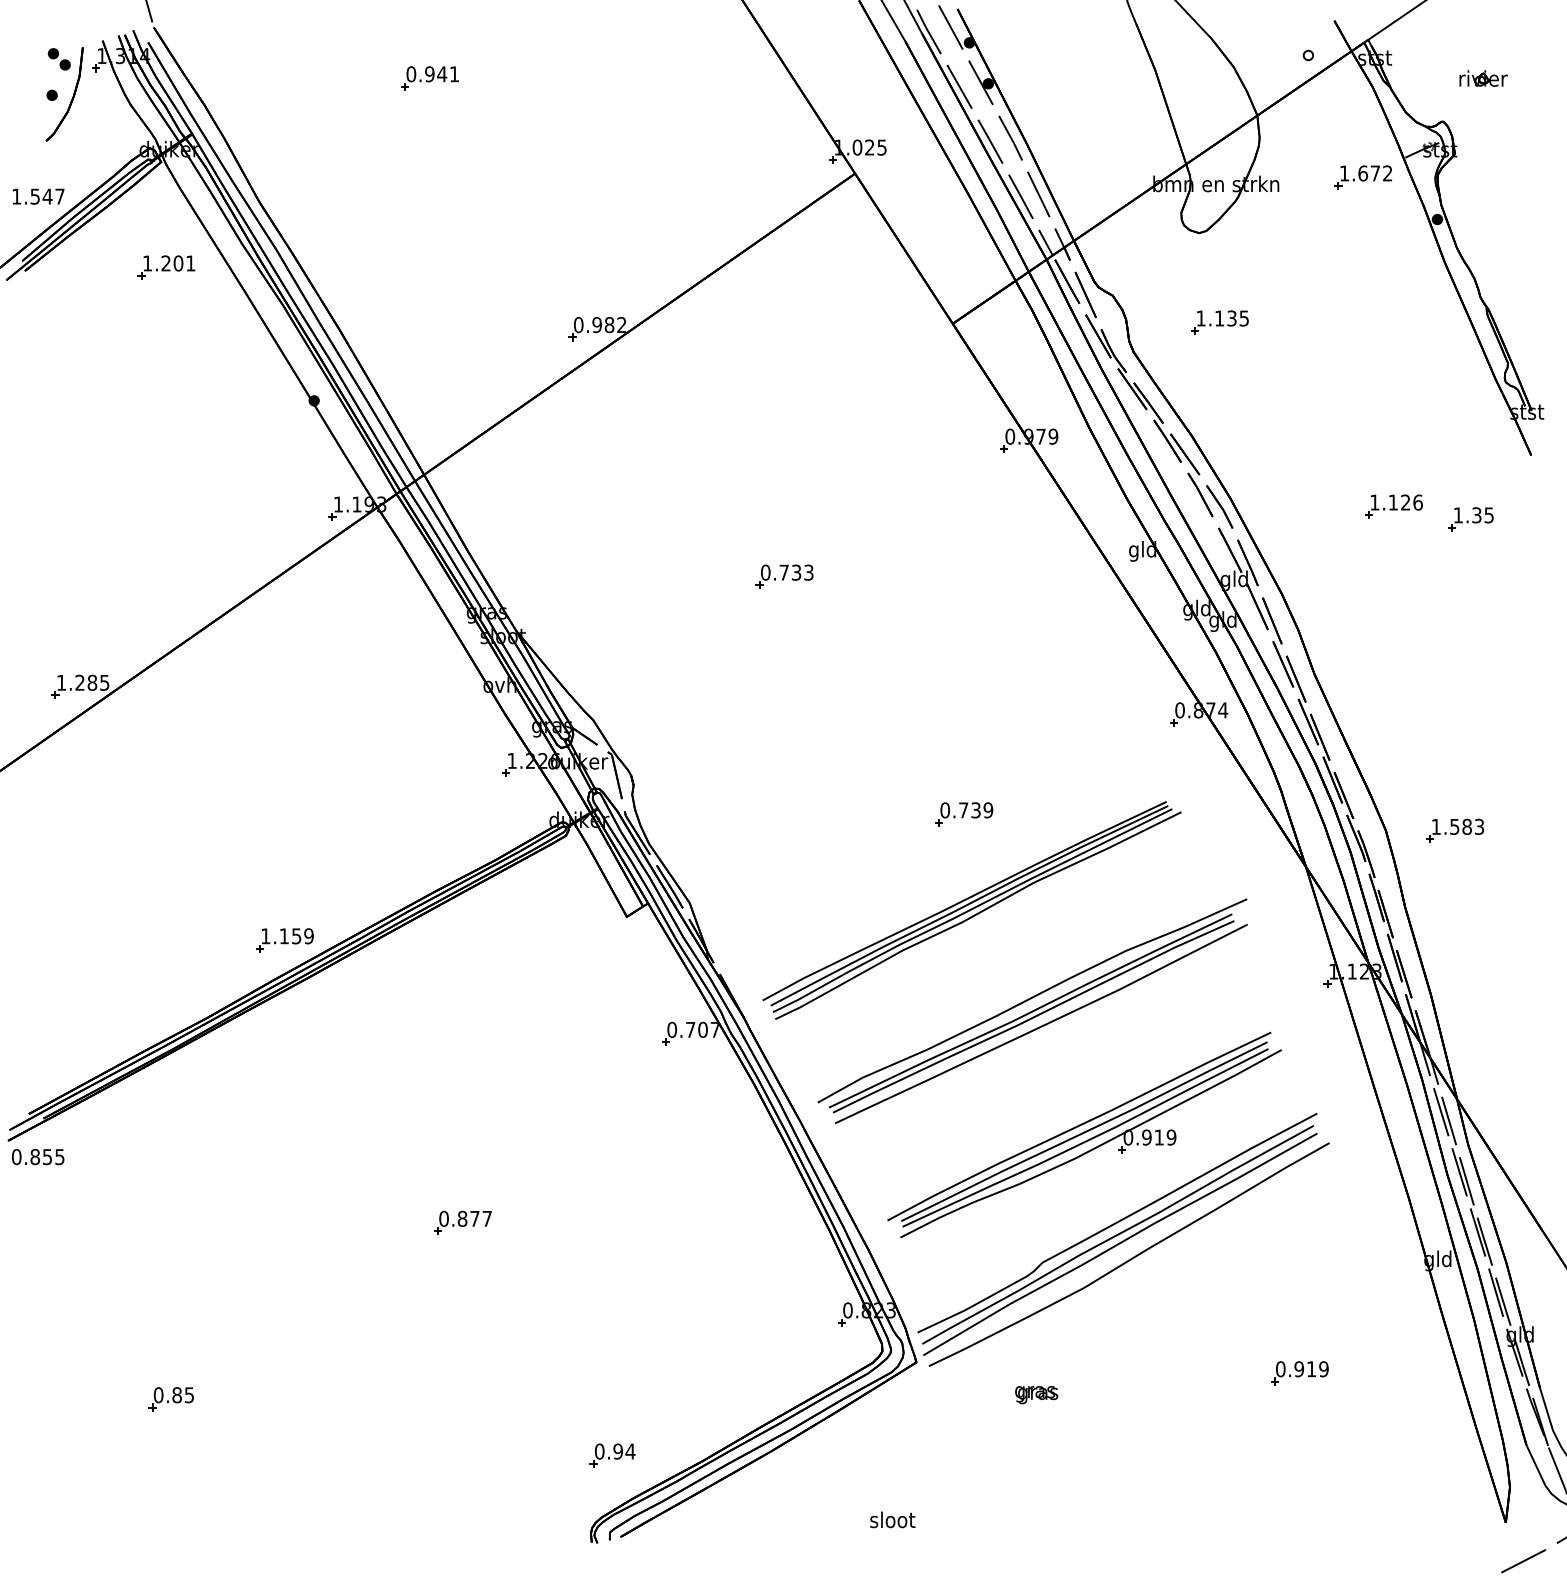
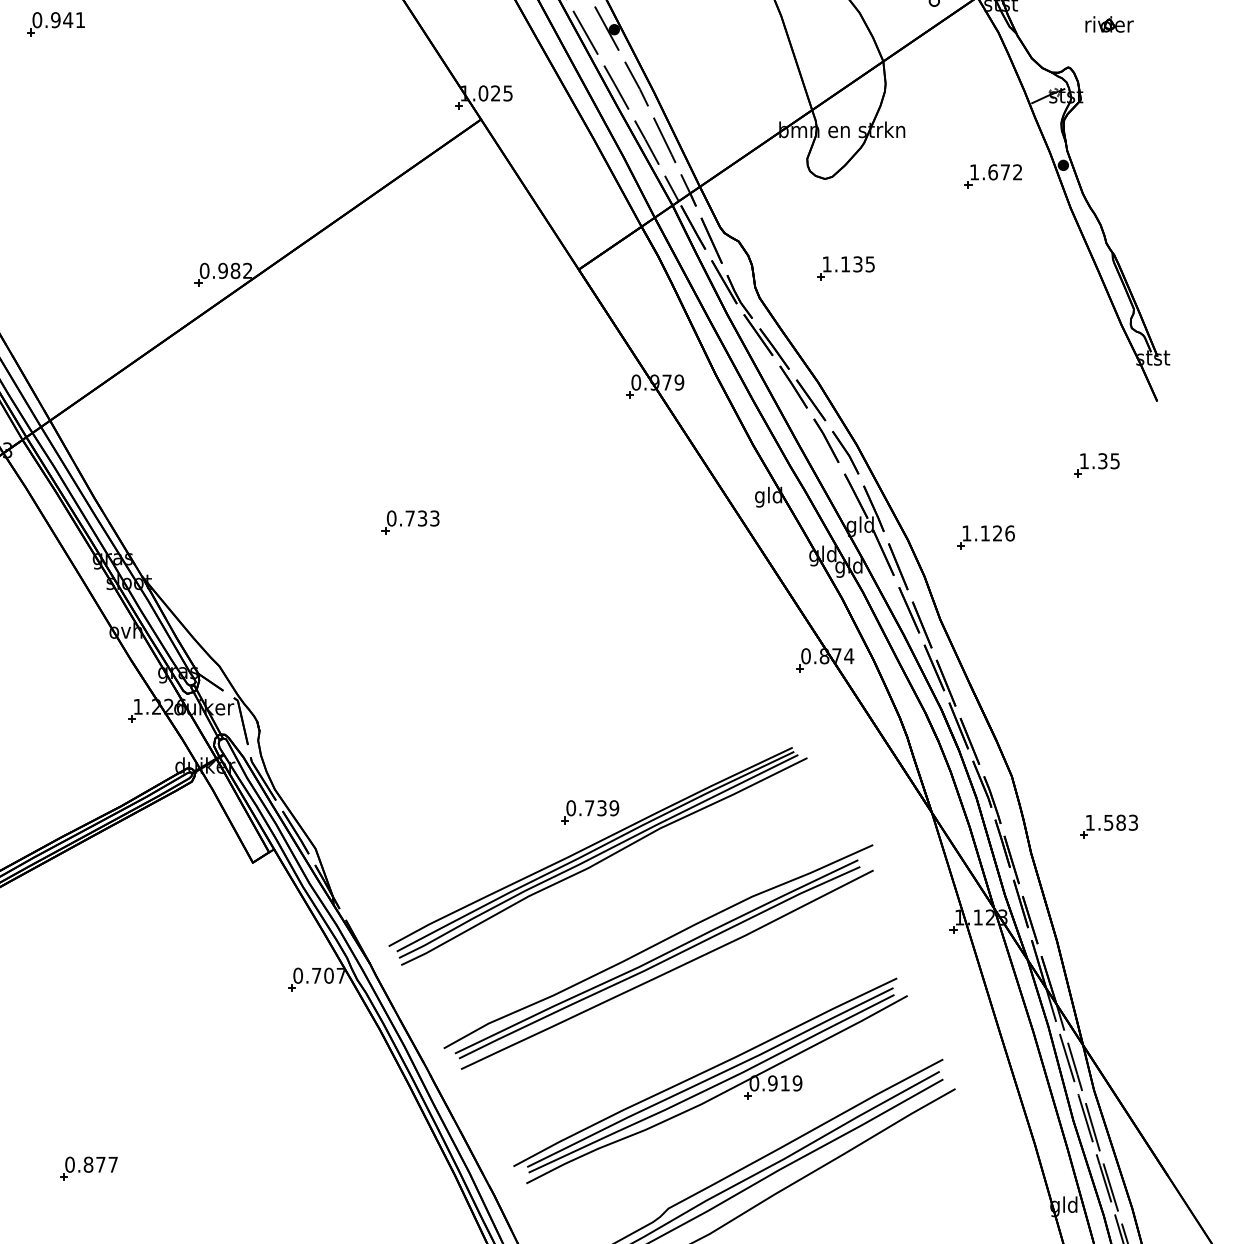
part: (1362, 177) -> (992, 176), moved
part: (1393, 506) -> (985, 537), moved
part: (964, 814) -> (590, 812), moved
part: (1455, 830) -> (1109, 826), moved

